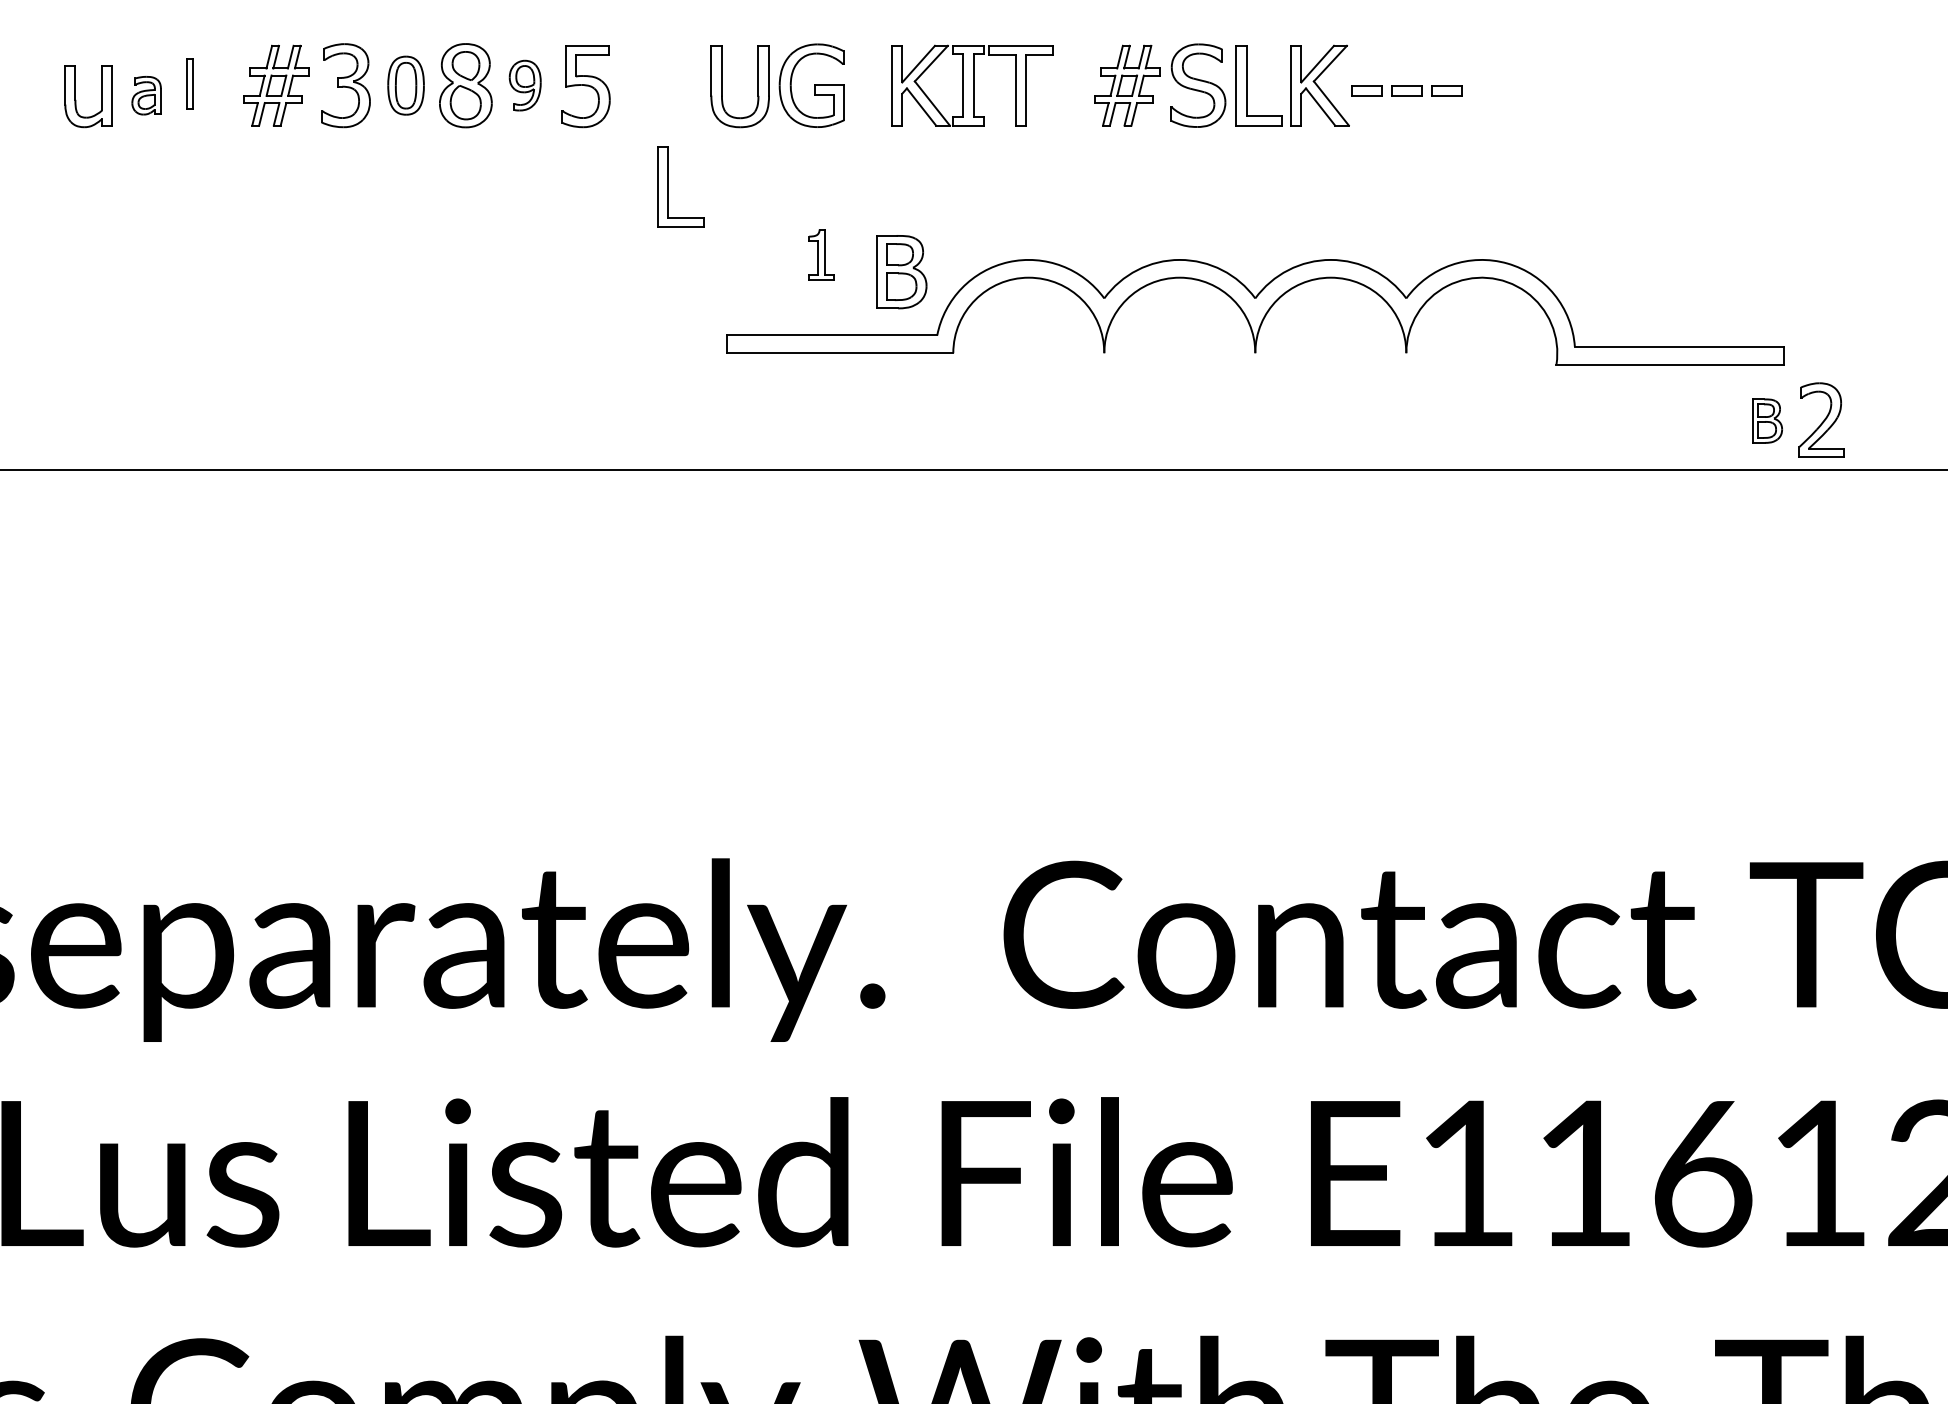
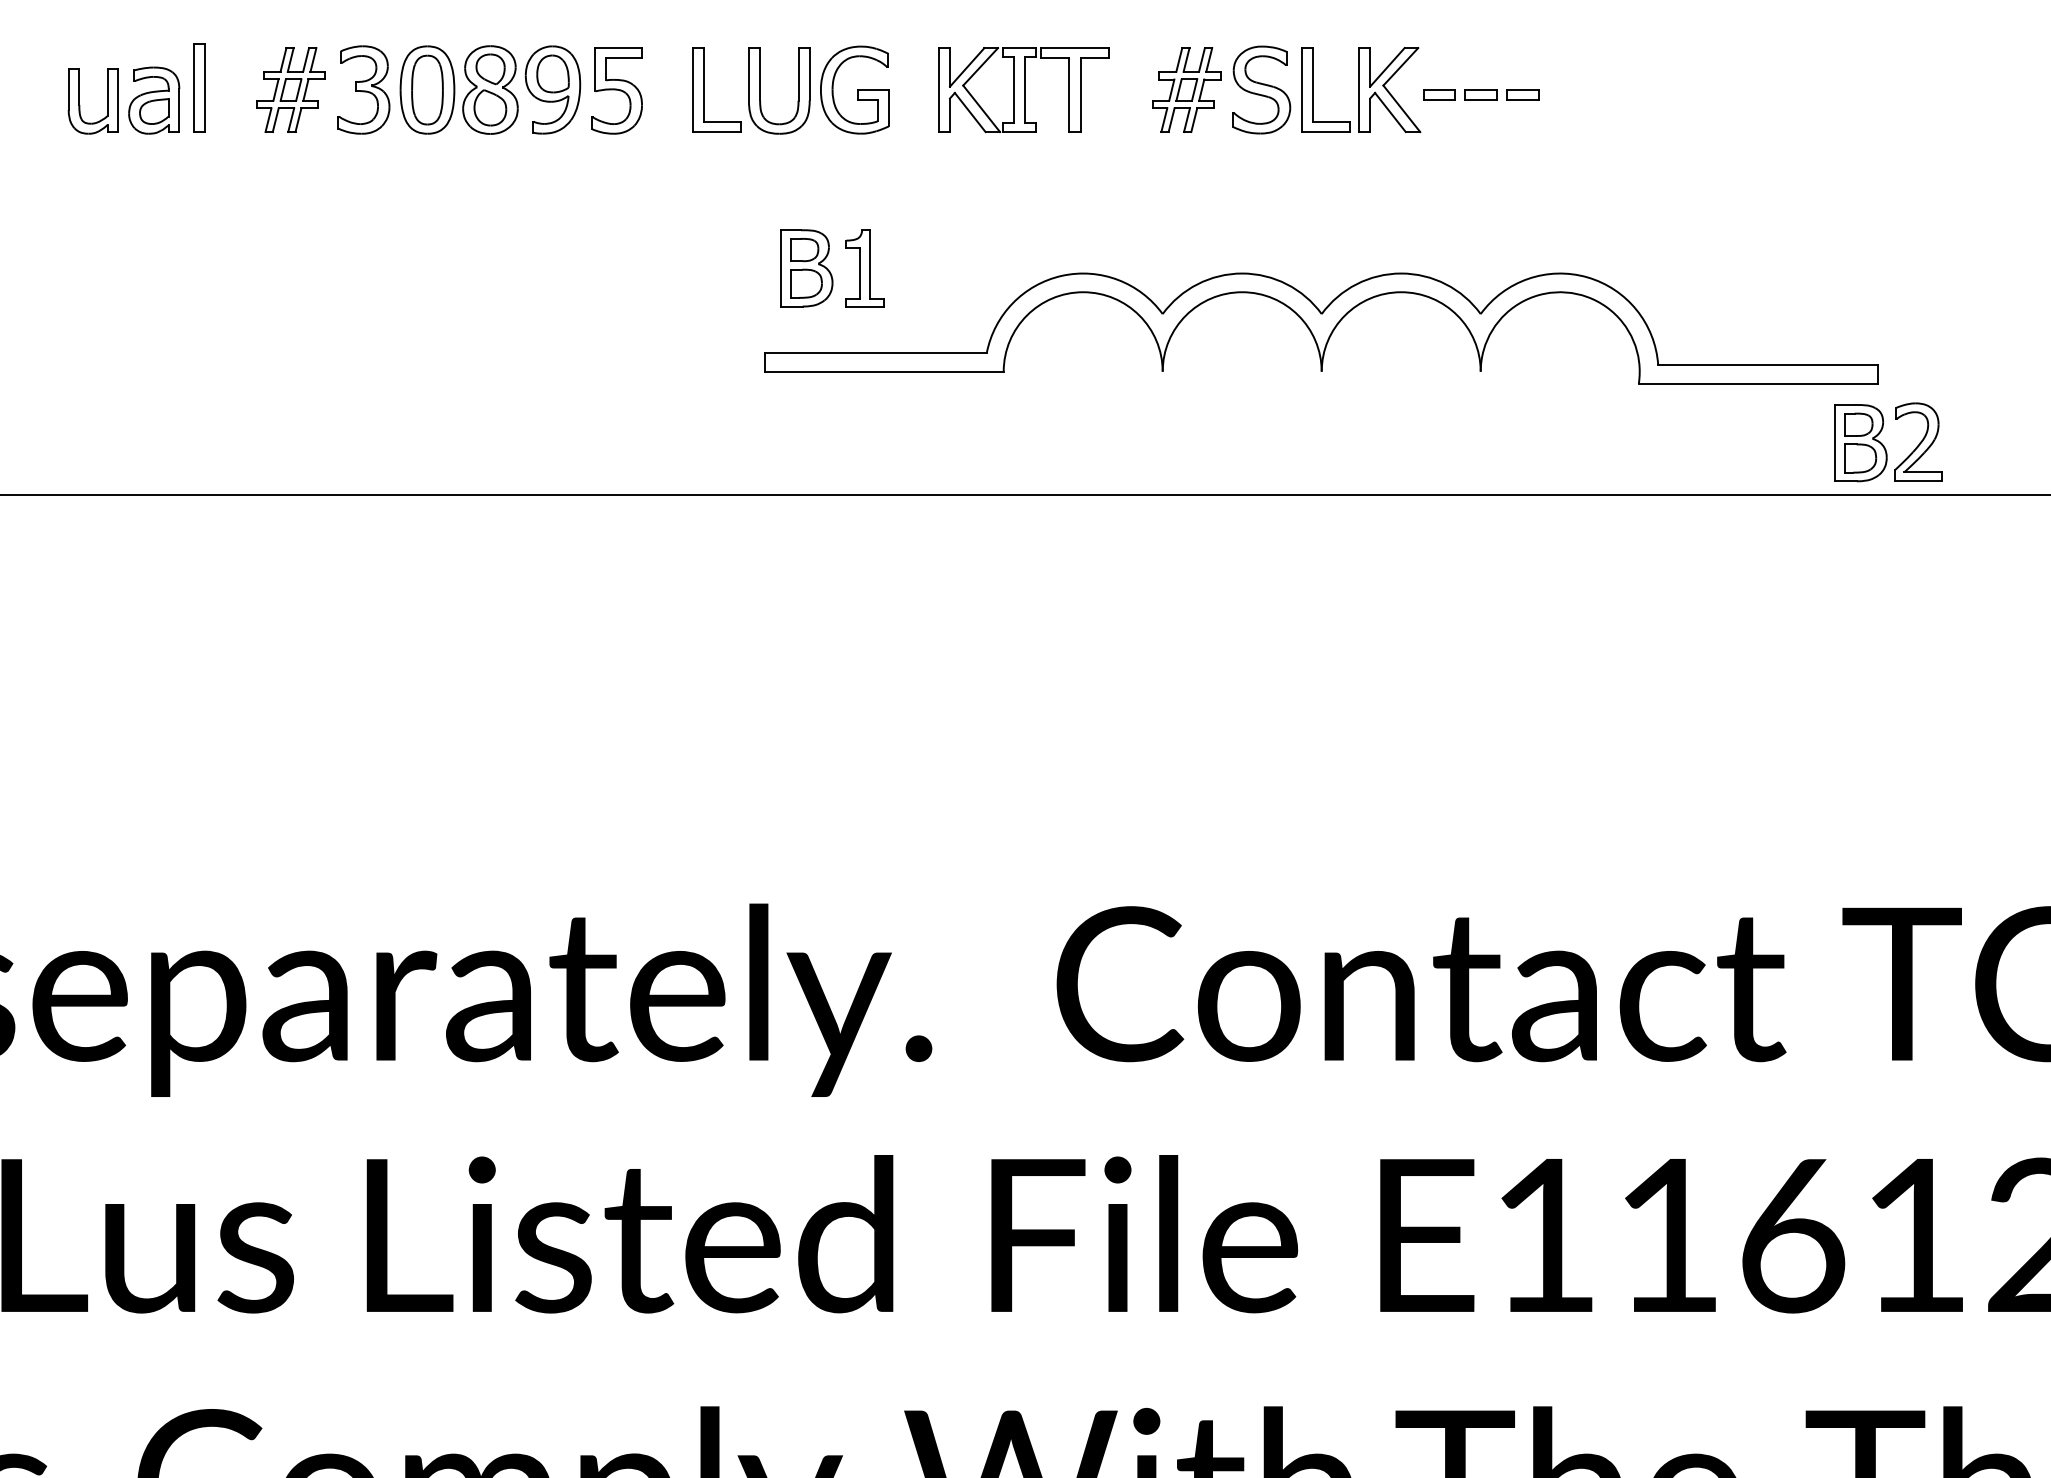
part: (189, 83) -> (199, 87), size x1.67
part: (406, 85) -> (427, 89), size x1.43
part: (524, 85) -> (552, 89), size x1.67
part: (146, 95) -> (154, 100), size x1.67
part: (669, 186) -> (704, 89), moved
part: (821, 255) -> (864, 268), size x1.43
part: (901, 272) -> (806, 268), moved
part: (1766, 421) -> (1860, 443), size x1.67

